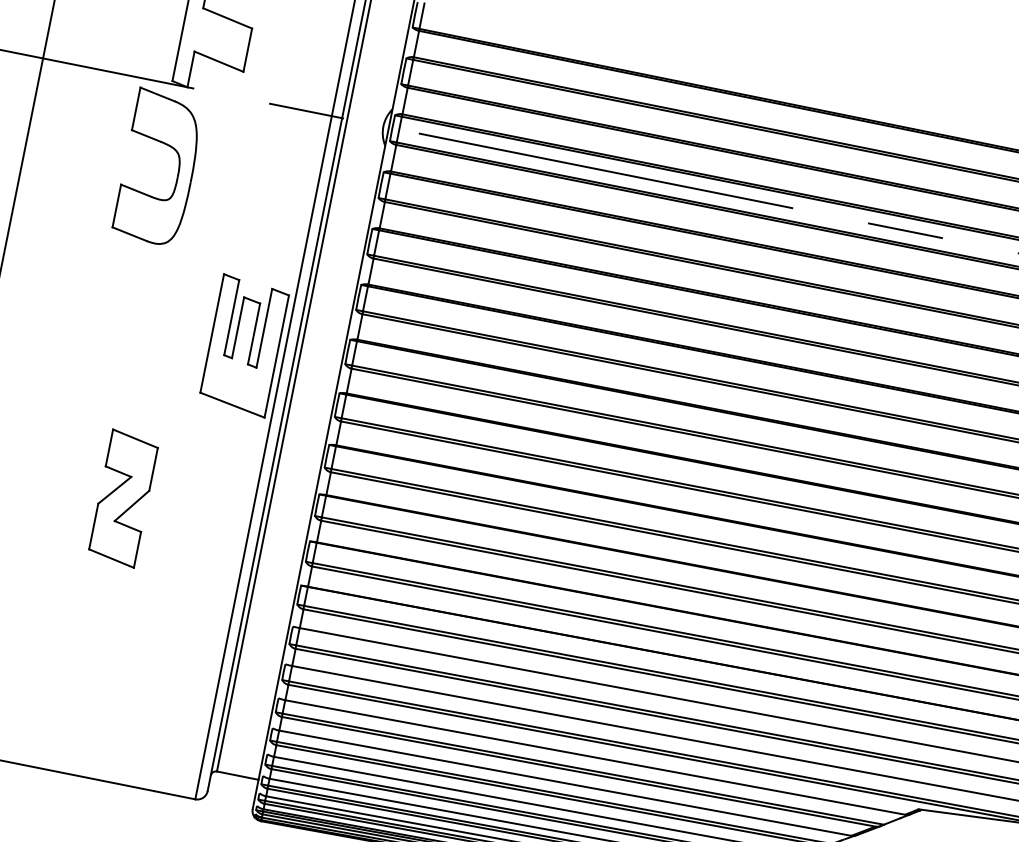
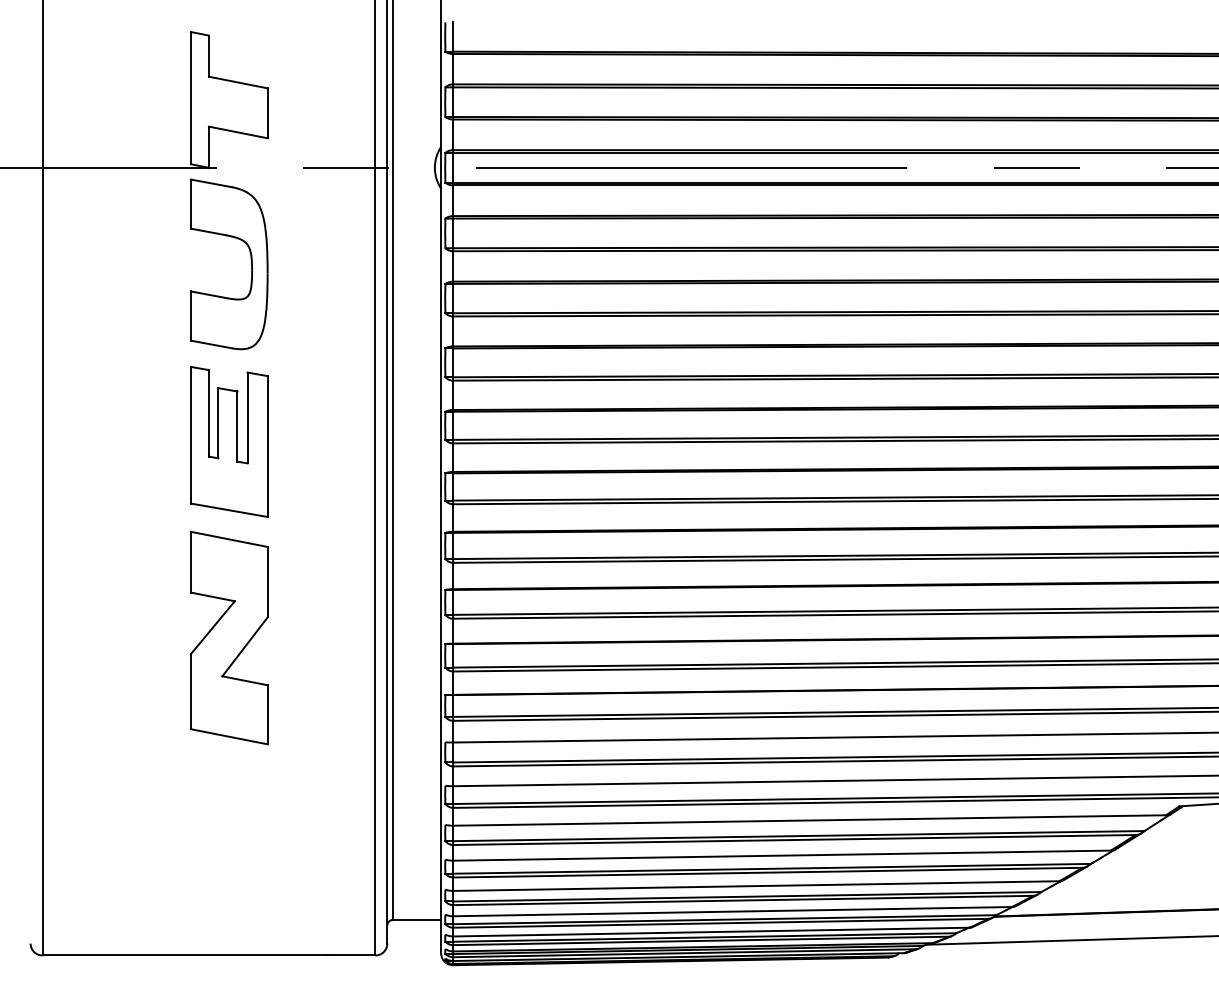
part: (178, 167) -> (250, 259), moved
part: (244, 345) -> (229, 441), moved
part: (123, 498) -> (228, 637), size x1.43

